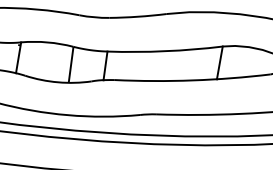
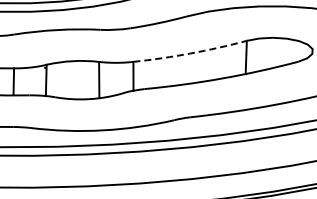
arc: (165, 51) -> (190, 53), solid -> dashed

